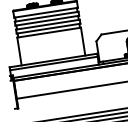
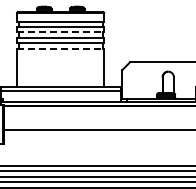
line: (47, 20) -> (60, 32), solid -> dashed
line: (48, 32) -> (60, 48), solid -> dashed

